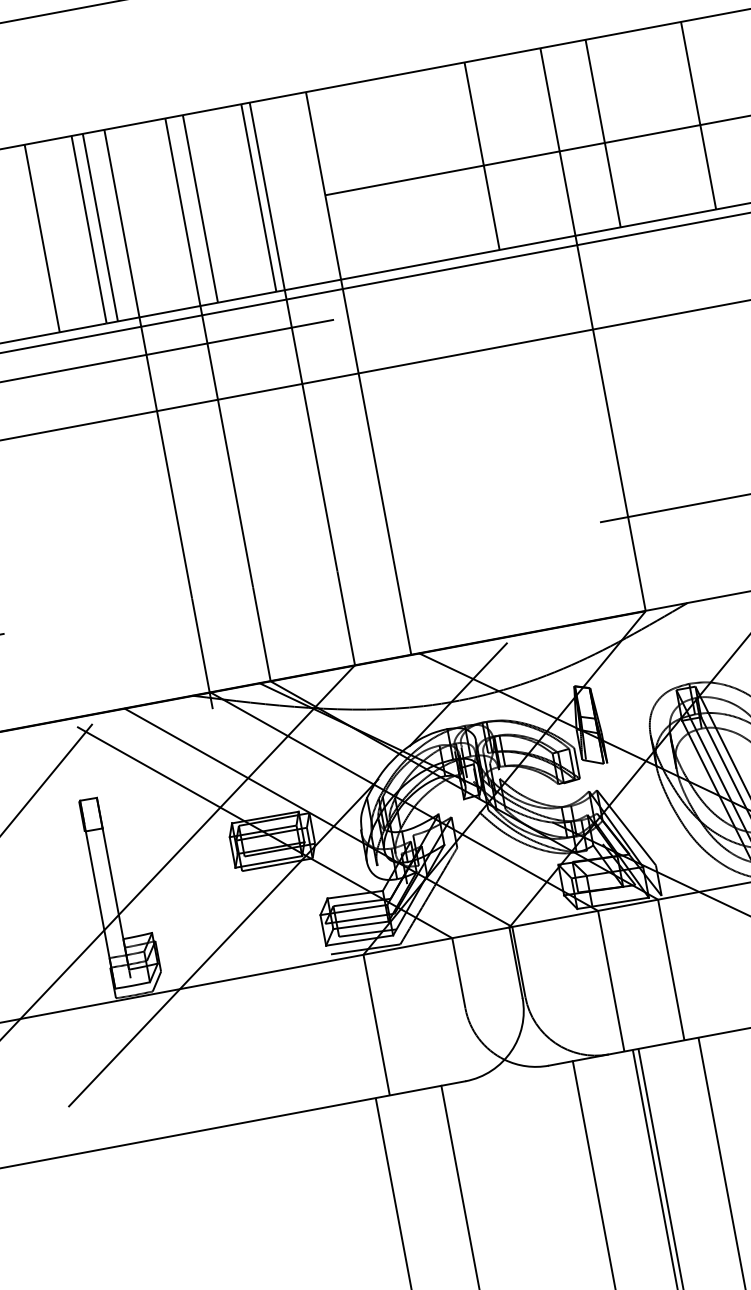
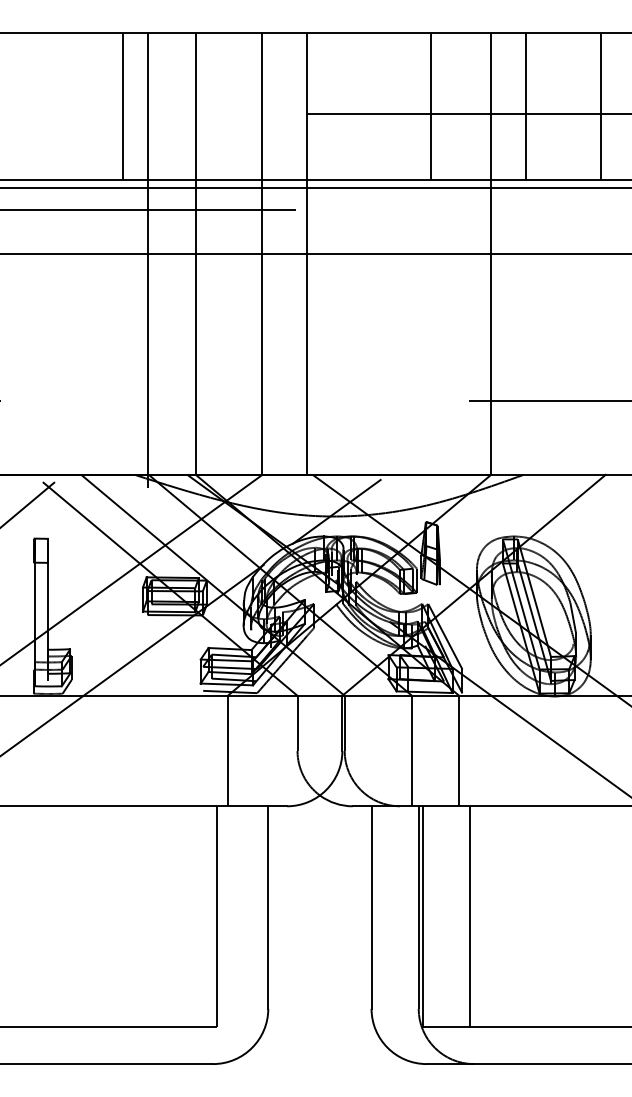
line: (258, 198) -> (255, 106), removed
line: (199, 208) -> (209, 106), removed
line: (100, 227) -> (131, 106), removed
line: (41, 238) -> (85, 106), removed

